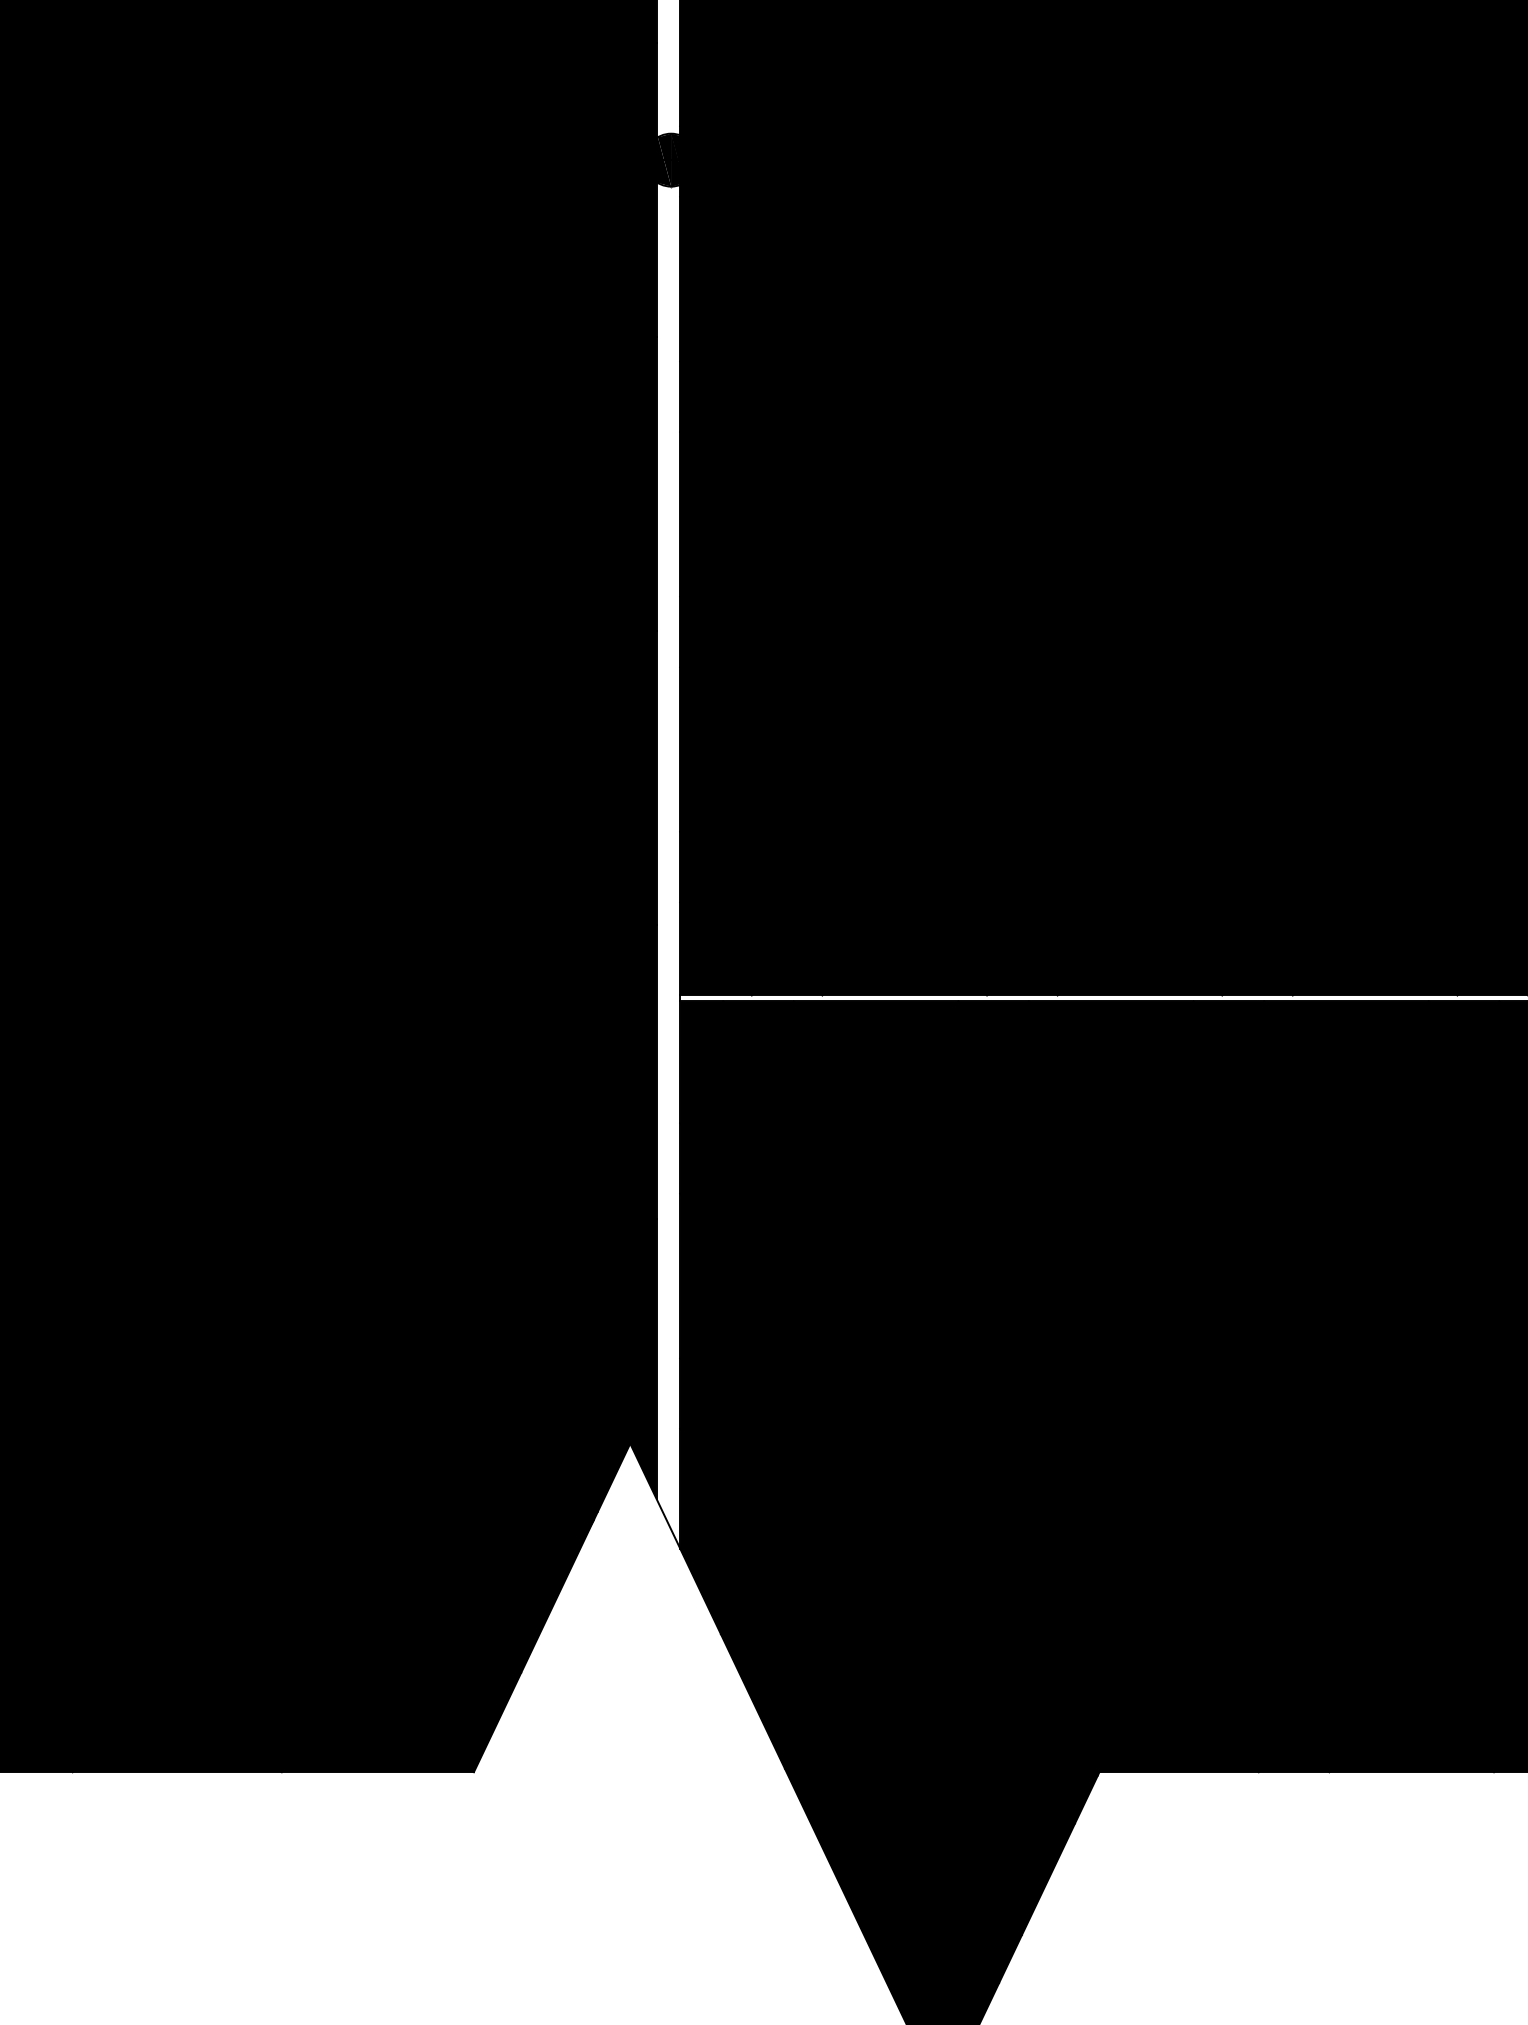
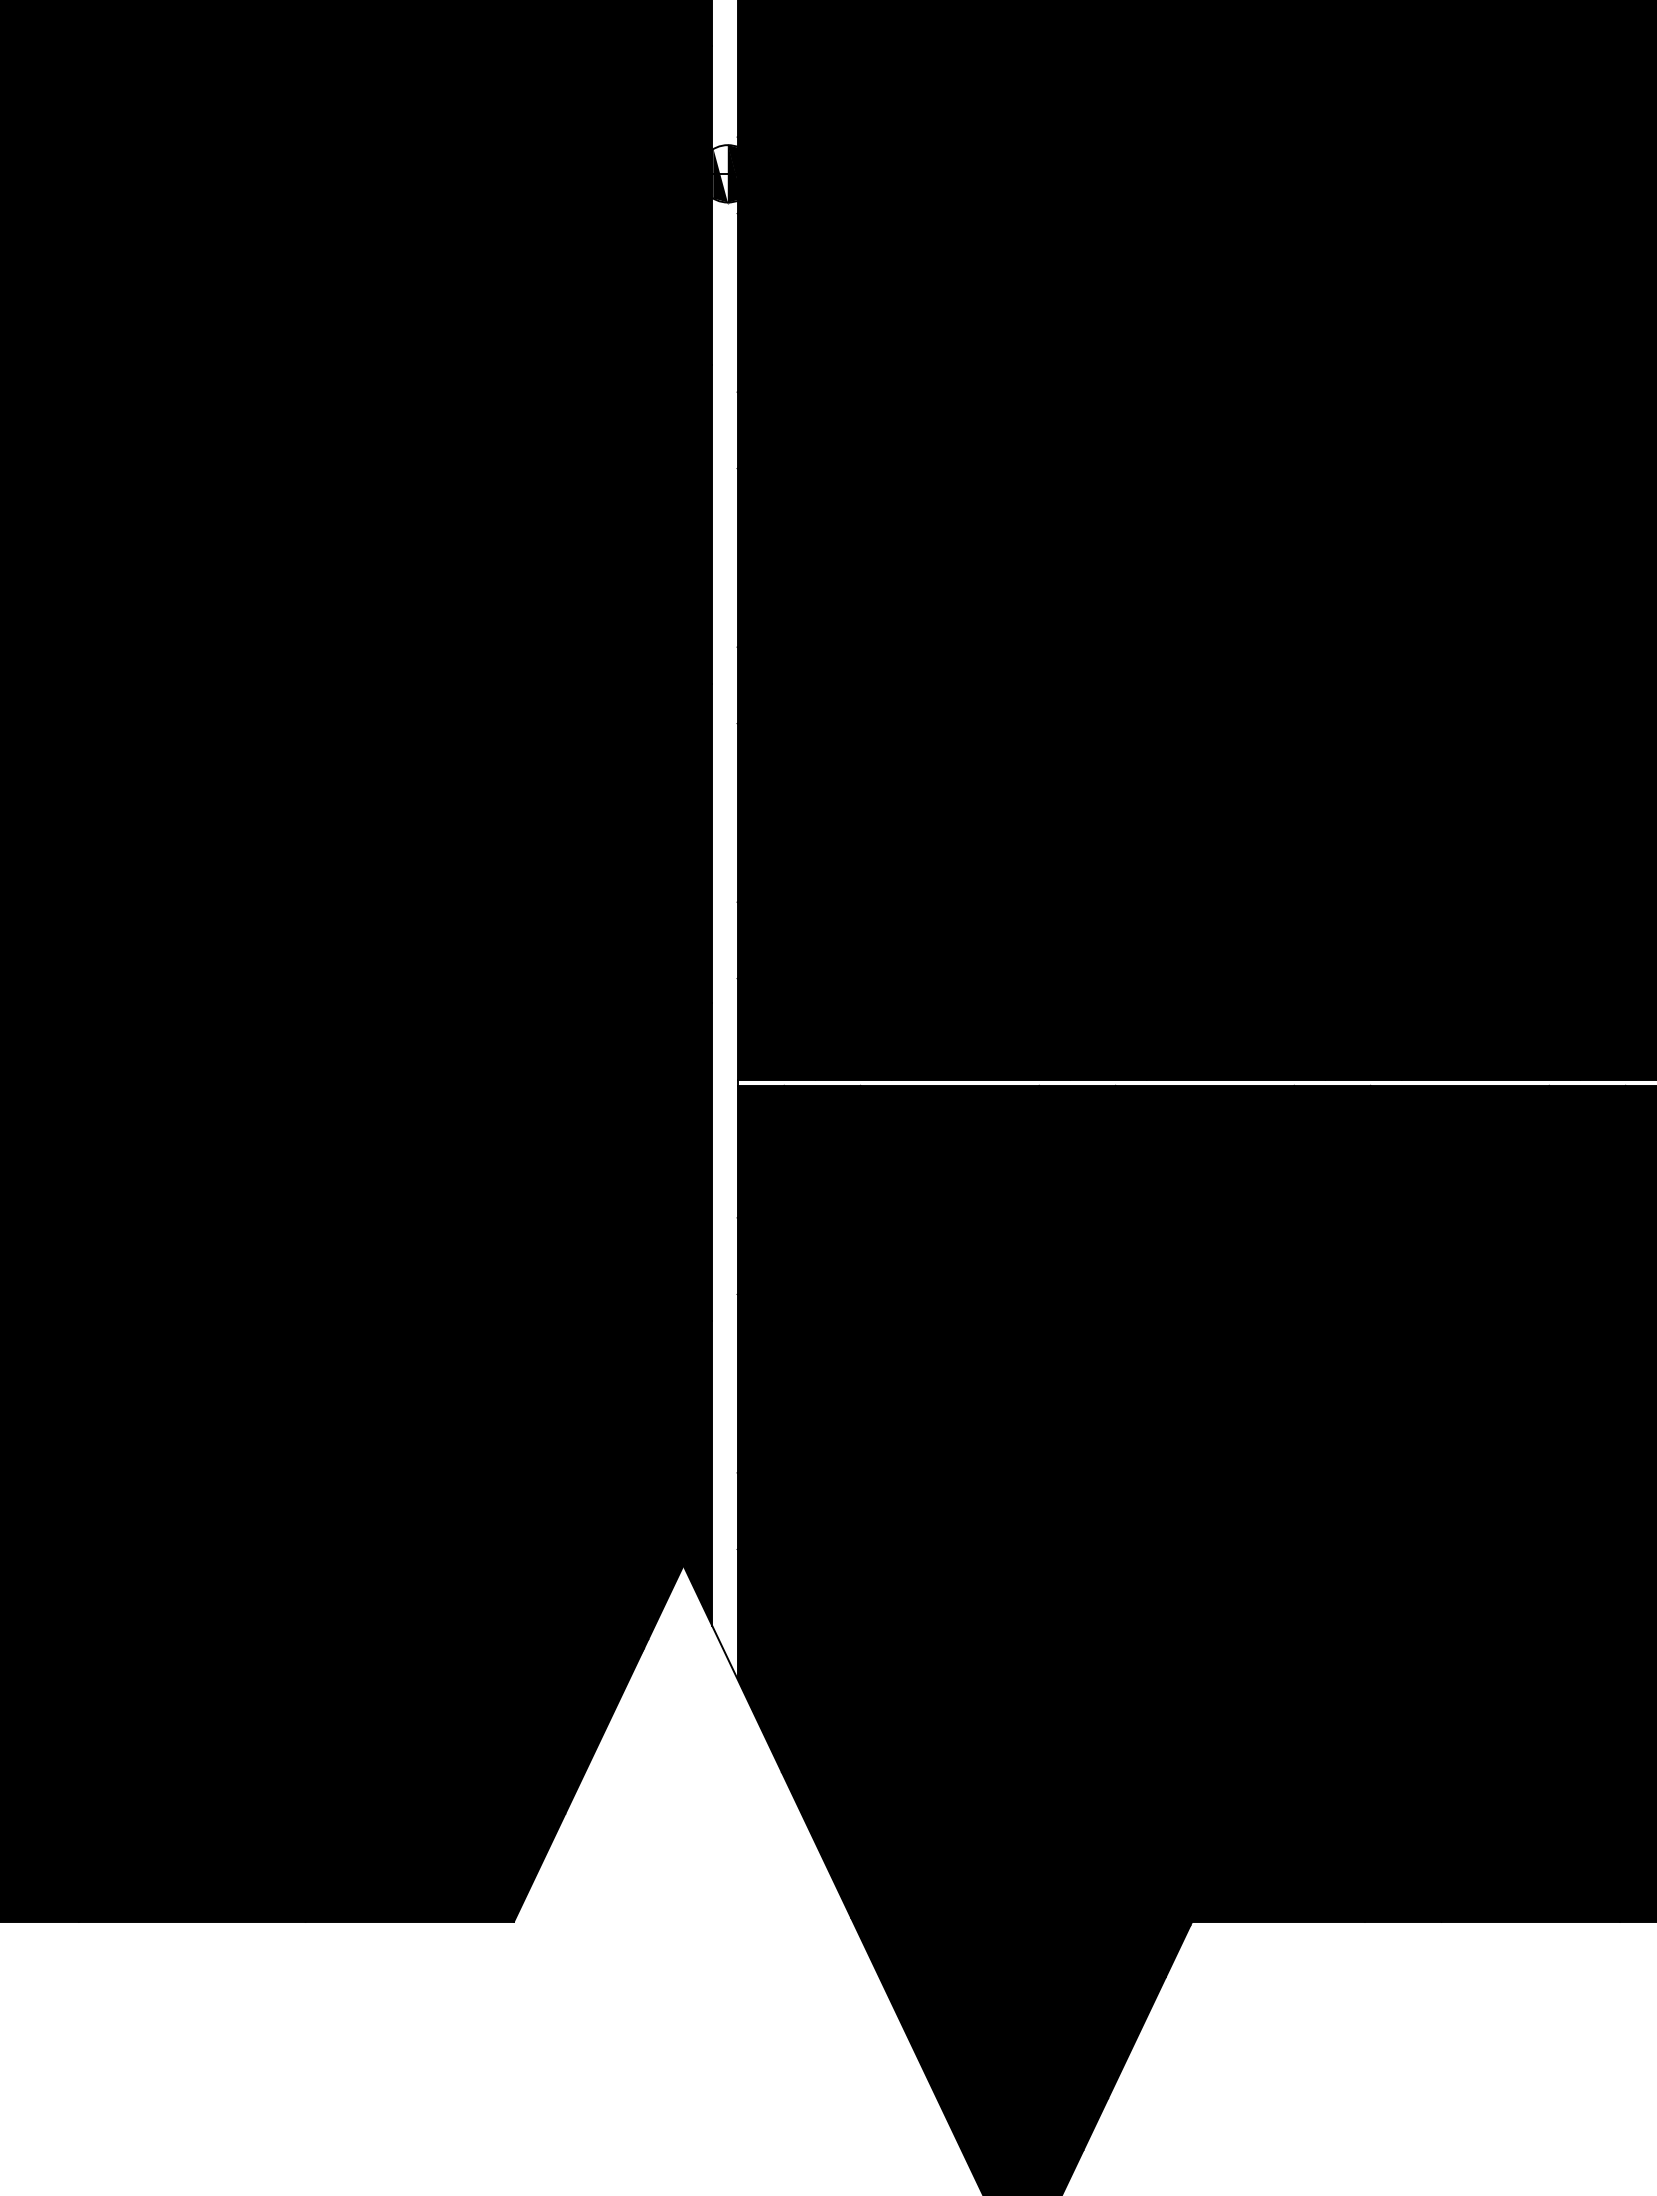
fill: (664, 159) -> (720, 173), removed

